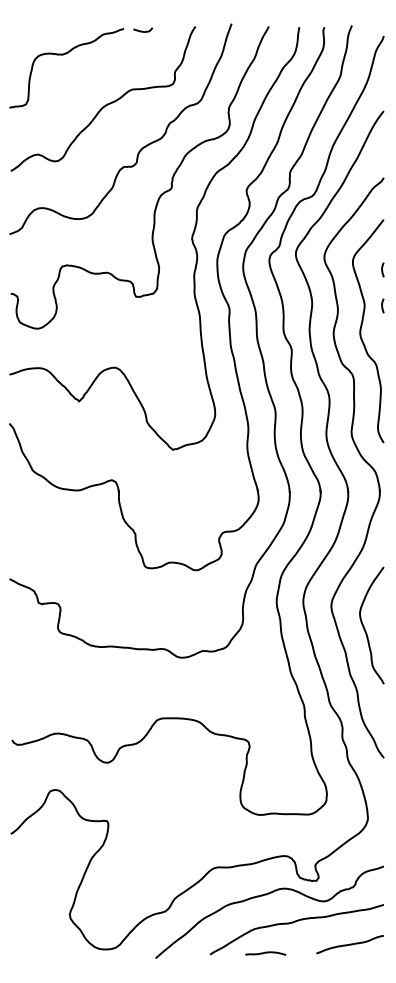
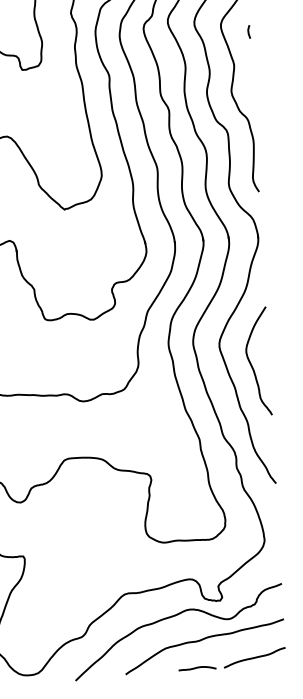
curve: (382, 305) -> (250, 64), removed
curve: (265, 953) -> (197, 668), moved

